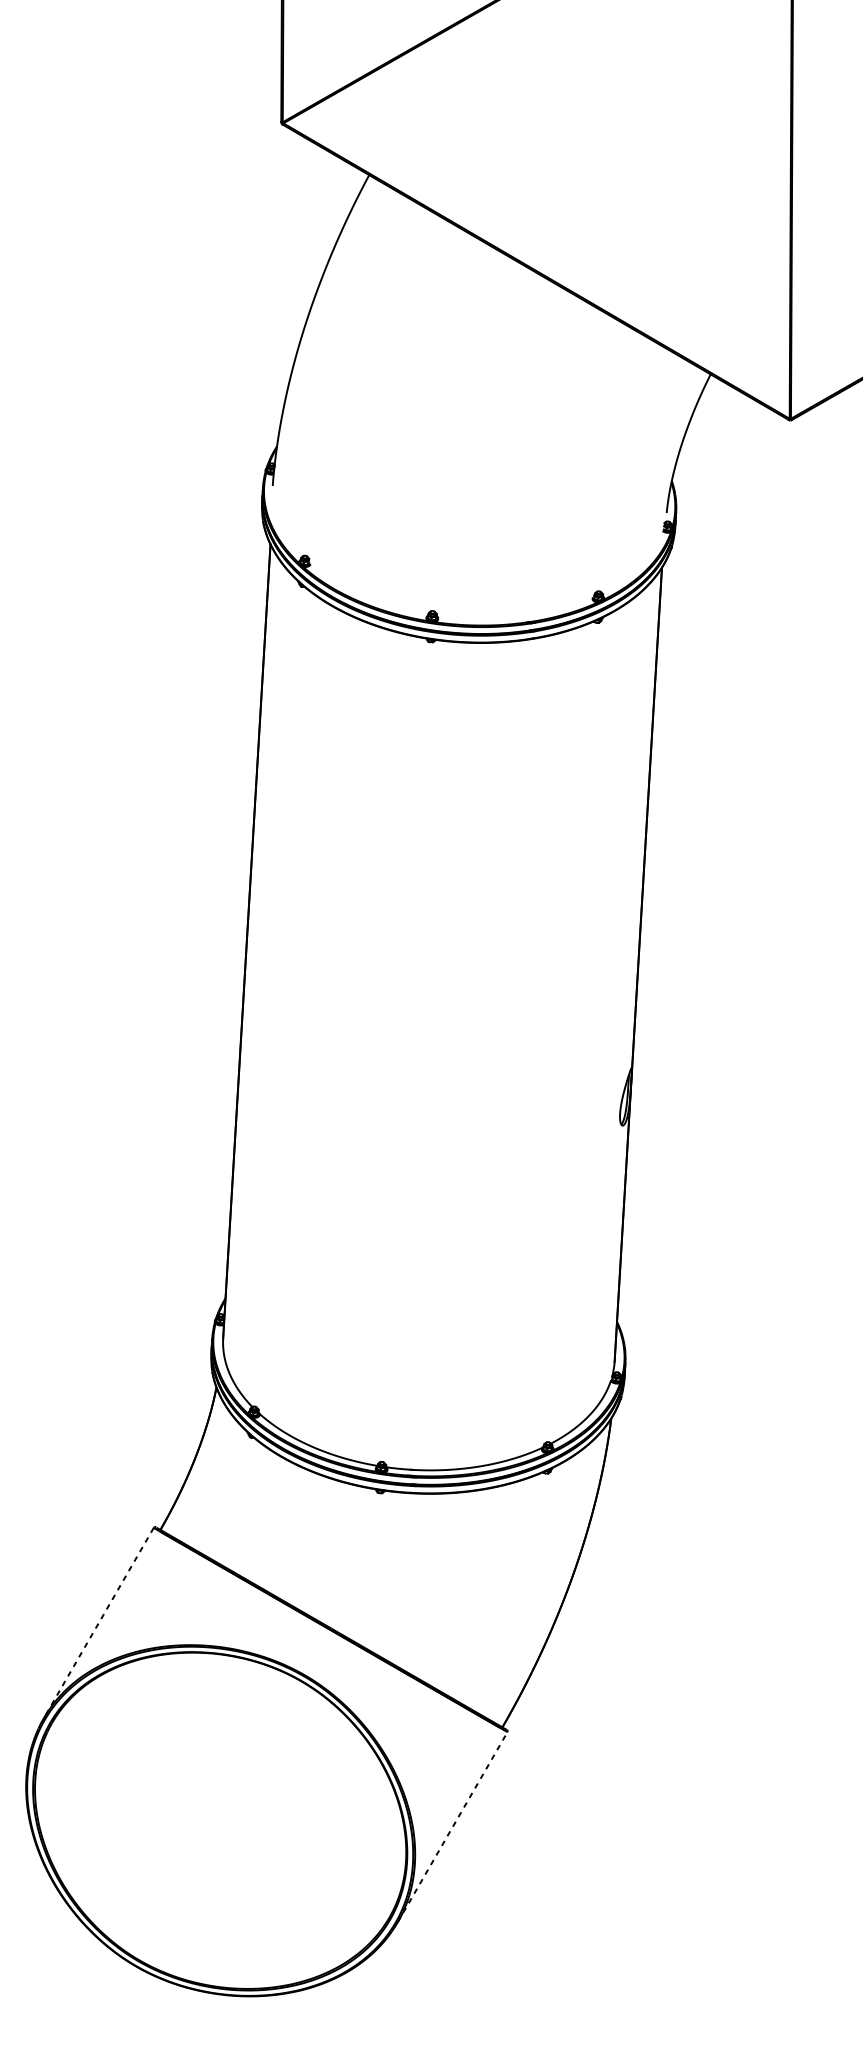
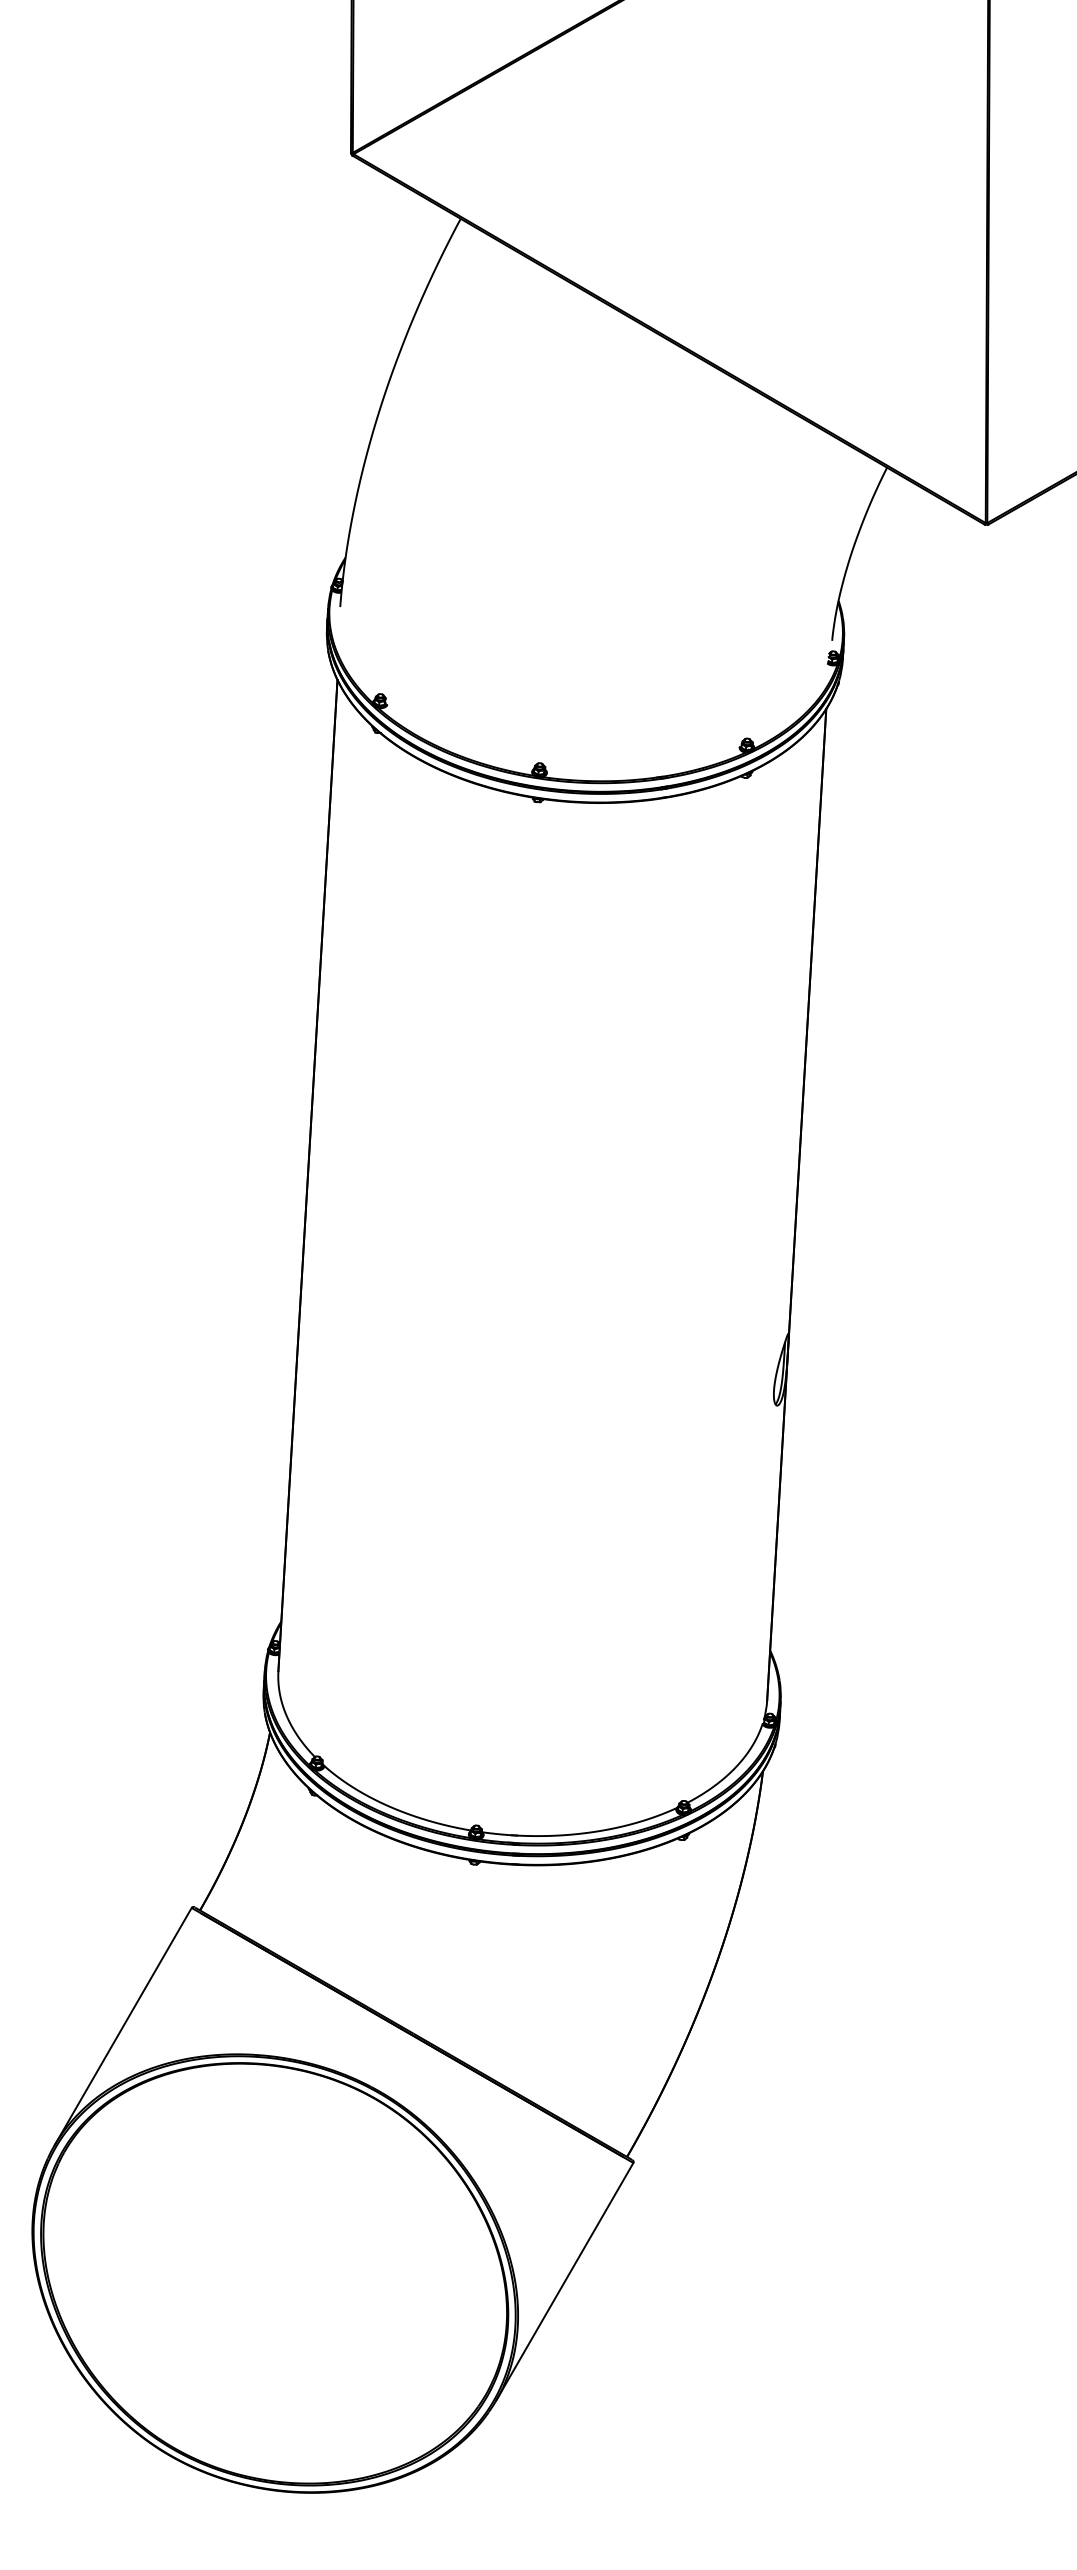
line: (98, 1623) -> (122, 2027), dashed -> solid
line: (453, 1827) -> (565, 2281), dashed -> solid

